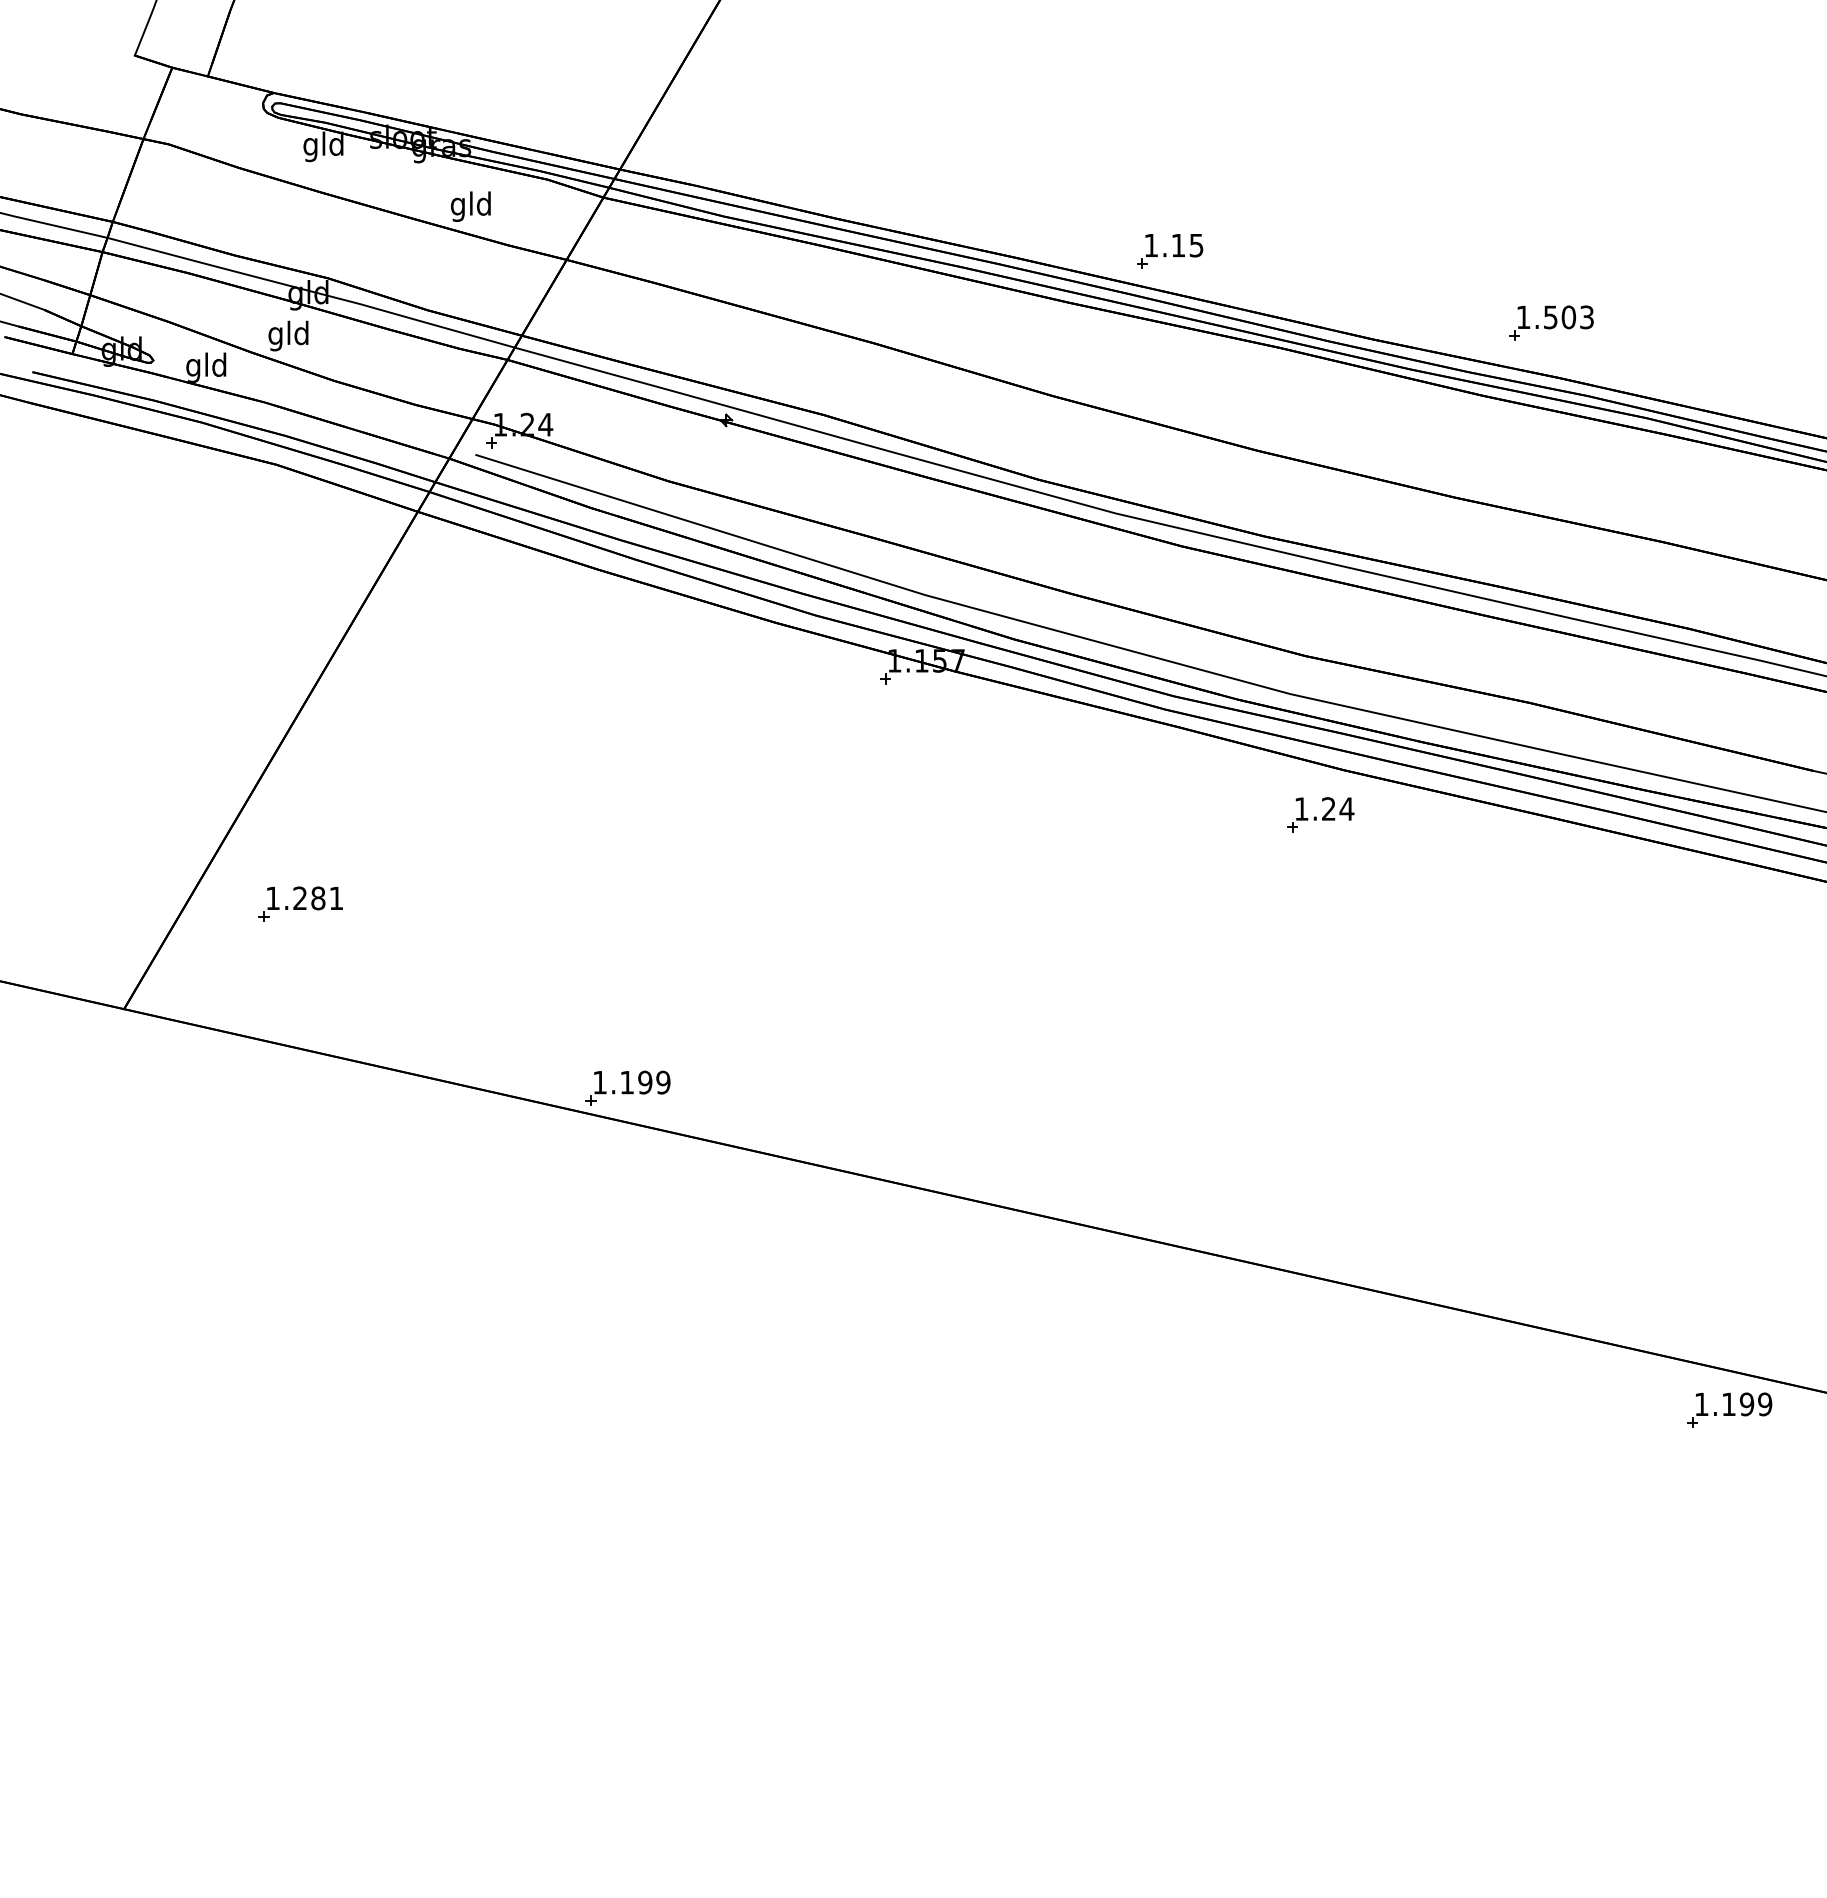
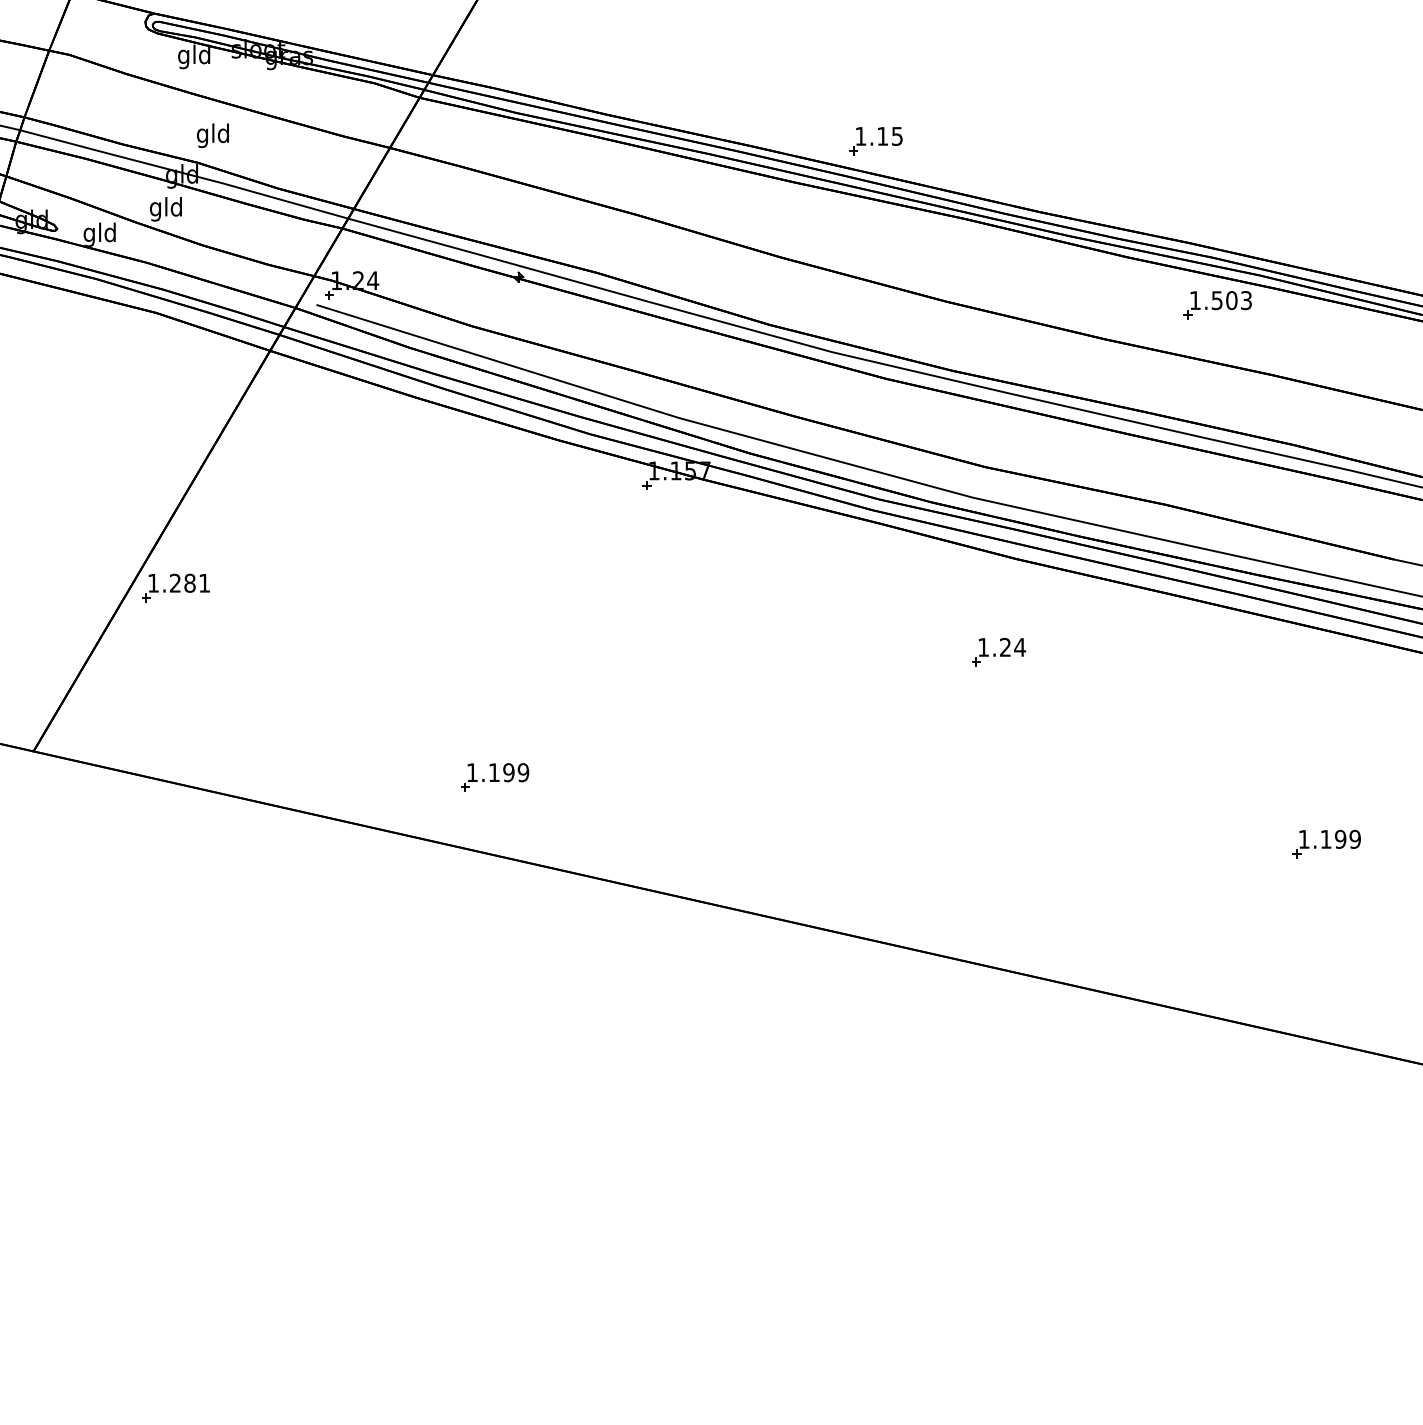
text: (470, 206) -> (212, 135), moved
part: (1551, 322) -> (1217, 304), moved
part: (1320, 814) -> (998, 651), moved
part: (300, 903) -> (175, 587), moved
part: (627, 1087) -> (494, 776), moved
part: (1729, 1409) -> (1326, 843), moved

